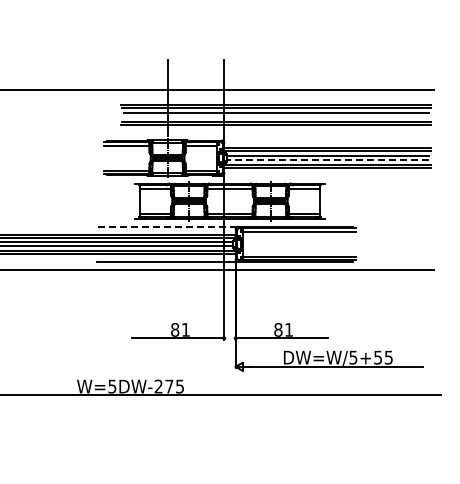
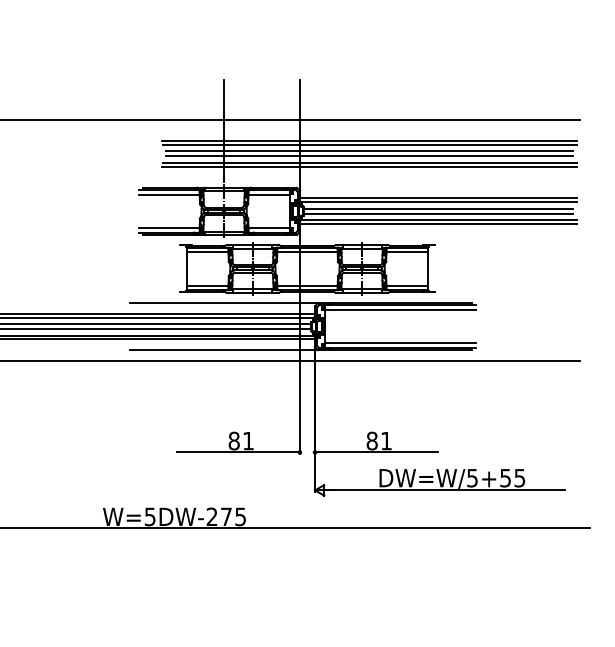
line: (275, 116) -> (368, 155), added
line: (327, 160) -> (437, 214), dashed -> solid
line: (167, 226) -> (223, 302), dashed -> solid

